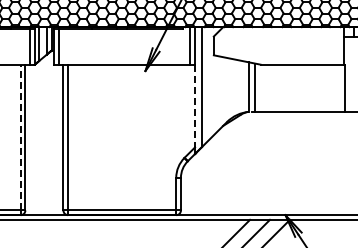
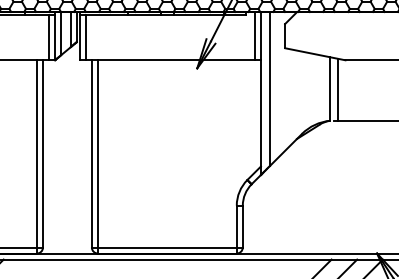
line: (195, 106) -> (261, 113), dashed -> solid
line: (20, 137) -> (36, 153), dashed -> solid

